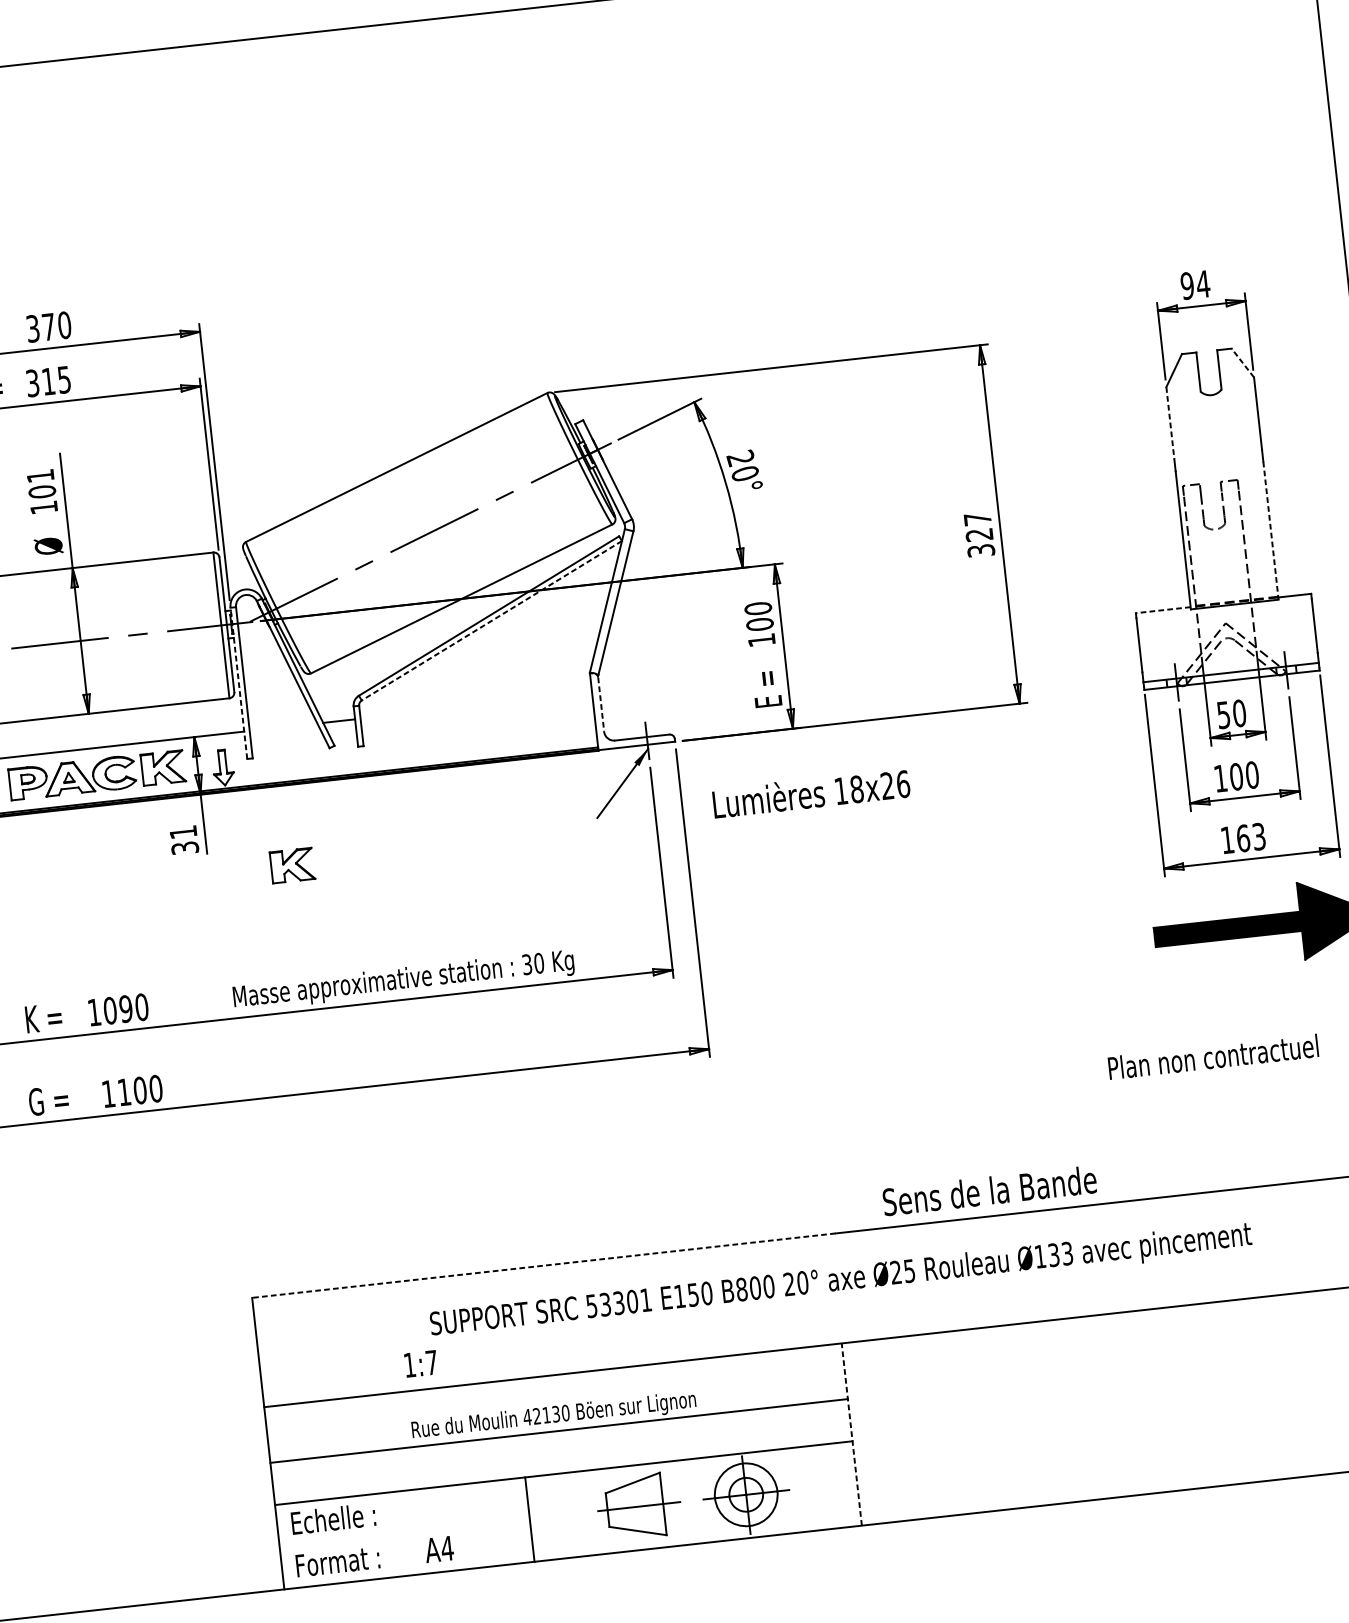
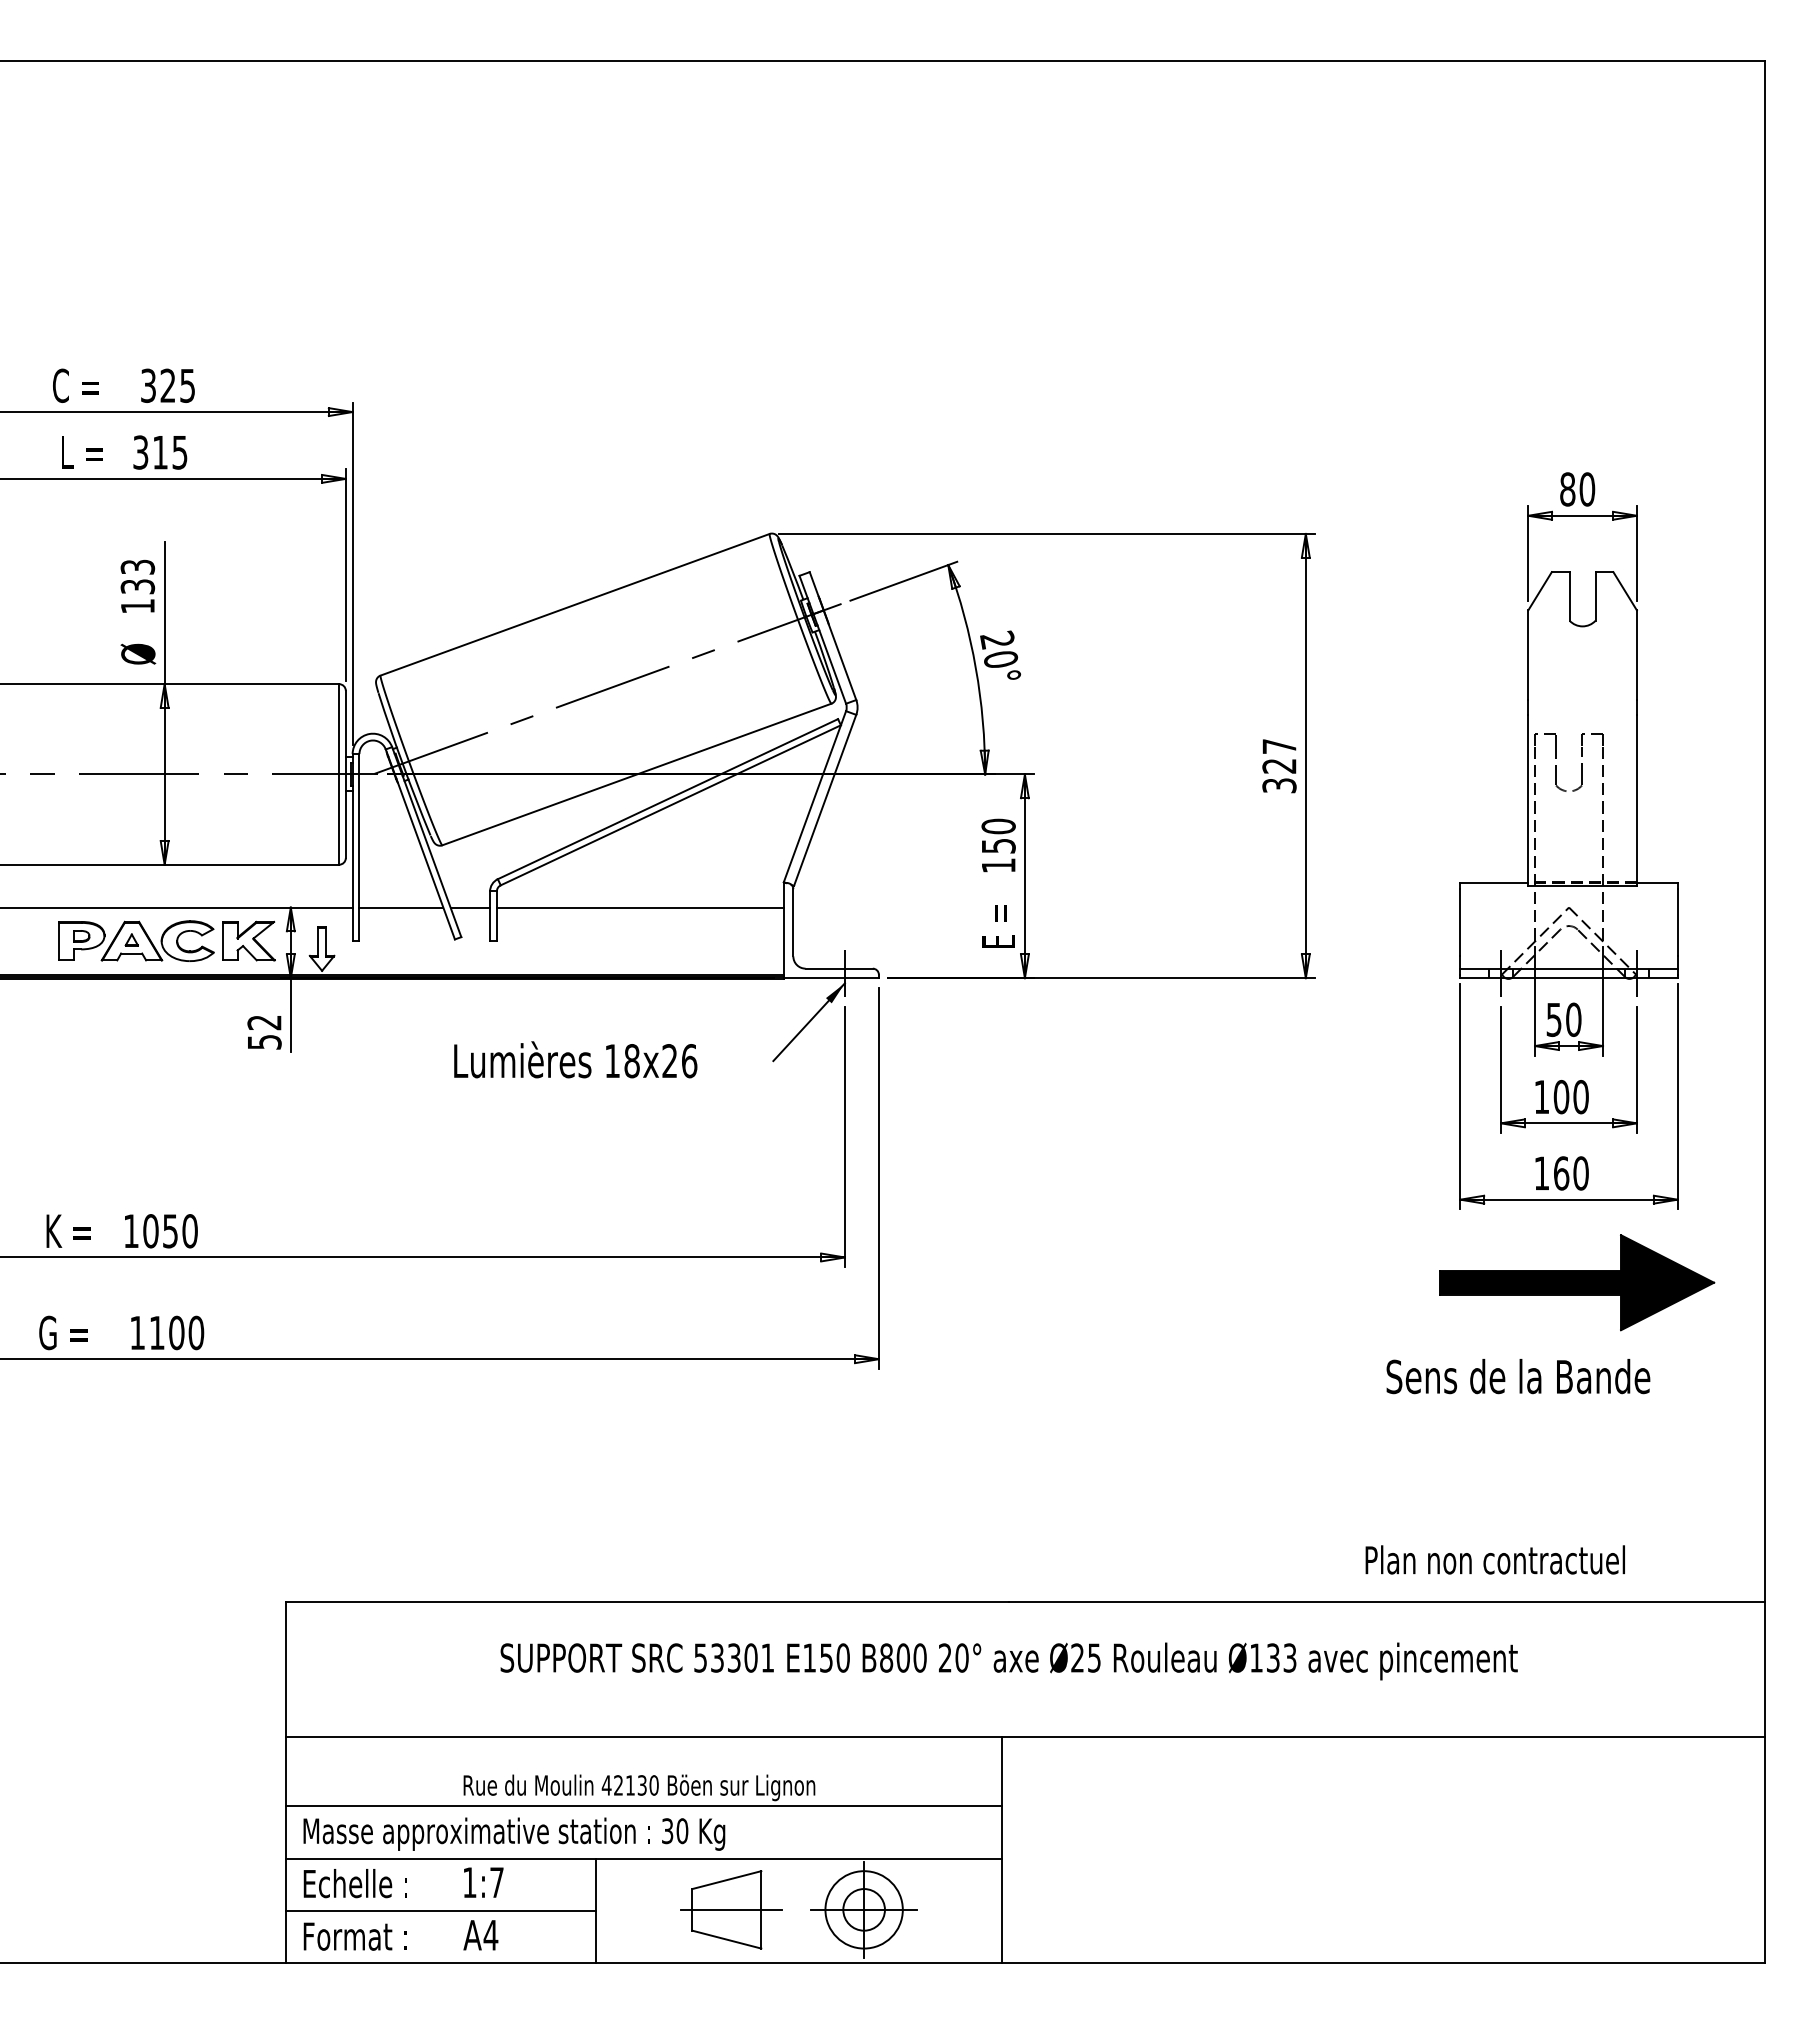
text: (1195, 285) -> (1577, 489), 94 -> 80
text: (56, 325) -> (177, 385), 370 -> 325
line: (1242, 362) -> (1624, 590), dashed -> solid
line: (1170, 423) -> (1528, 655), dashed -> solid
text: (41, 483) -> (137, 576), 101 -> 133
line: (1270, 530) -> (1636, 800), dashed -> solid
line: (1163, 610) -> (1494, 883), dashed -> solid
line: (491, 620) -> (670, 805), dashed -> solid
text: (759, 624) -> (998, 845), 100 -> 150
line: (238, 683) -> (352, 847), dashed -> solid
line: (601, 704) -> (793, 922), dashed -> solid
line: (475, 706) -> (639, 907), added
line: (283, 727) -> (401, 907), added
text: (811, 793) -> (575, 1059), moved
text: (1258, 836) -> (1580, 1173), 163 -> 160
text: (184, 840) -> (264, 1032), 31 -> 52
part: (292, 865) -> (393, 1077), removed
text: (403, 980) -> (514, 1833), moved
text: (126, 1009) -> (170, 1231), 1090 -> 1050
text: (1212, 1056) -> (1494, 1559), moved
text: (989, 1190) -> (1518, 1376), moved
line: (543, 1265) -> (647, 1601), dashed -> solid
text: (420, 1363) -> (483, 1882), moved
line: (851, 1434) -> (1001, 1850), dashed -> solid
line: (404, 1533) -> (440, 1910), added

